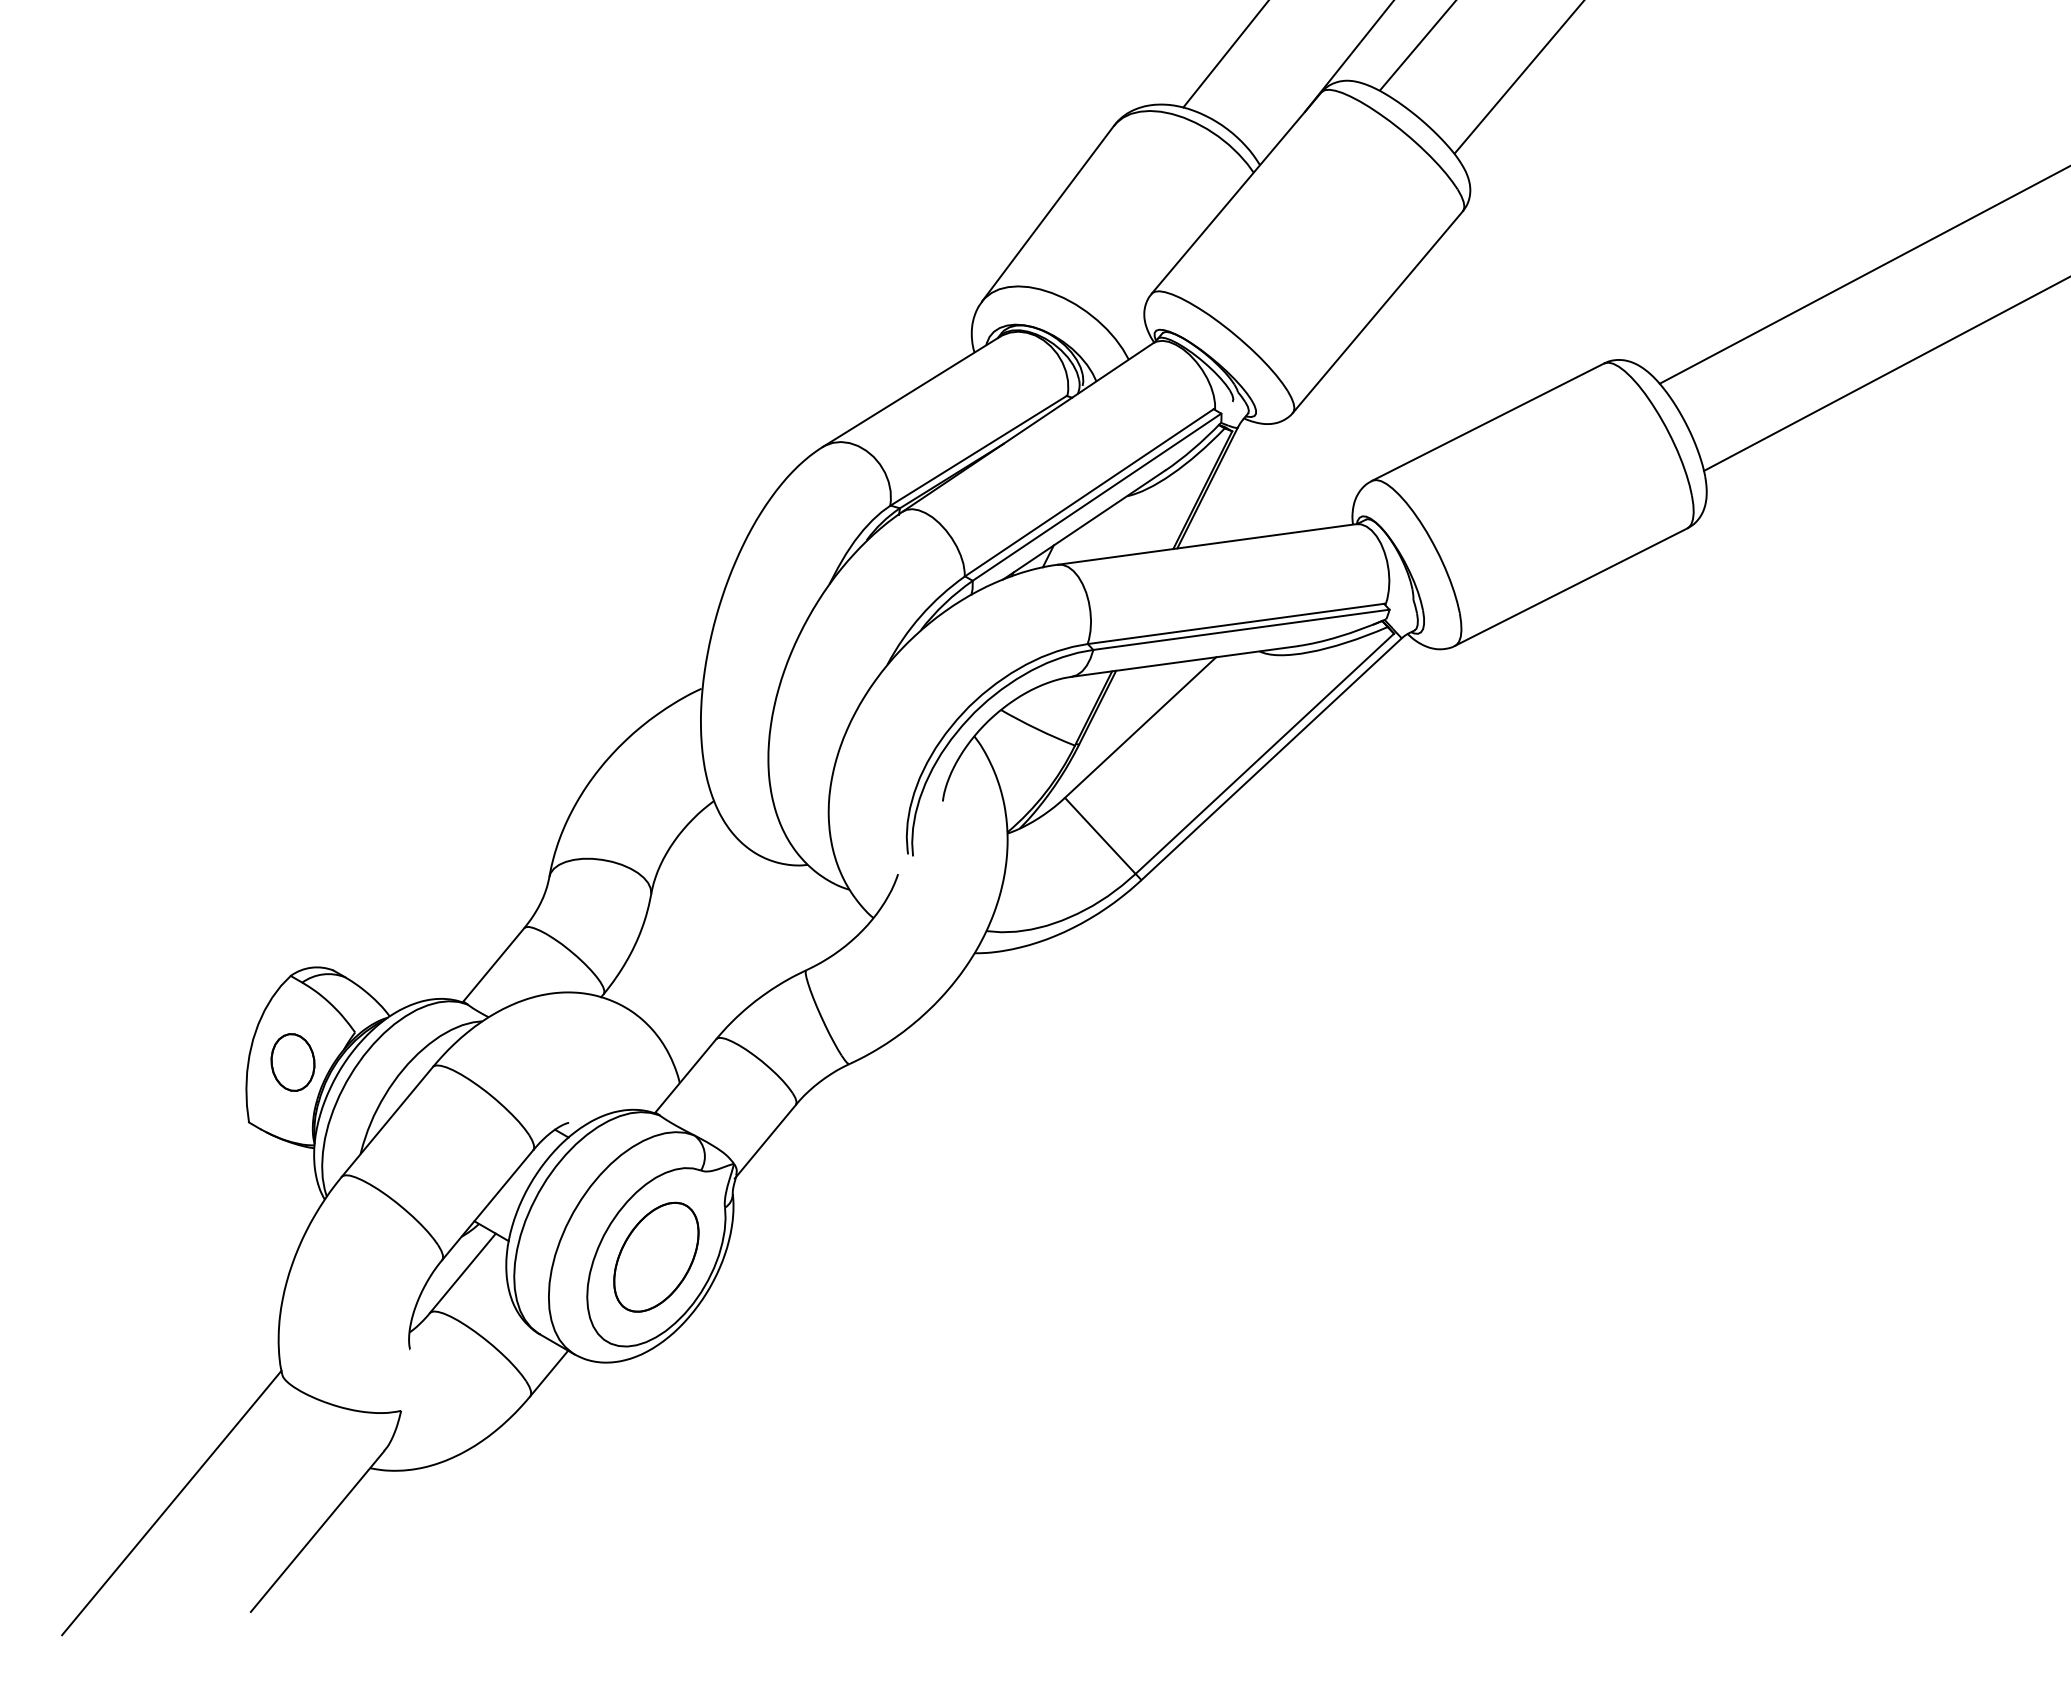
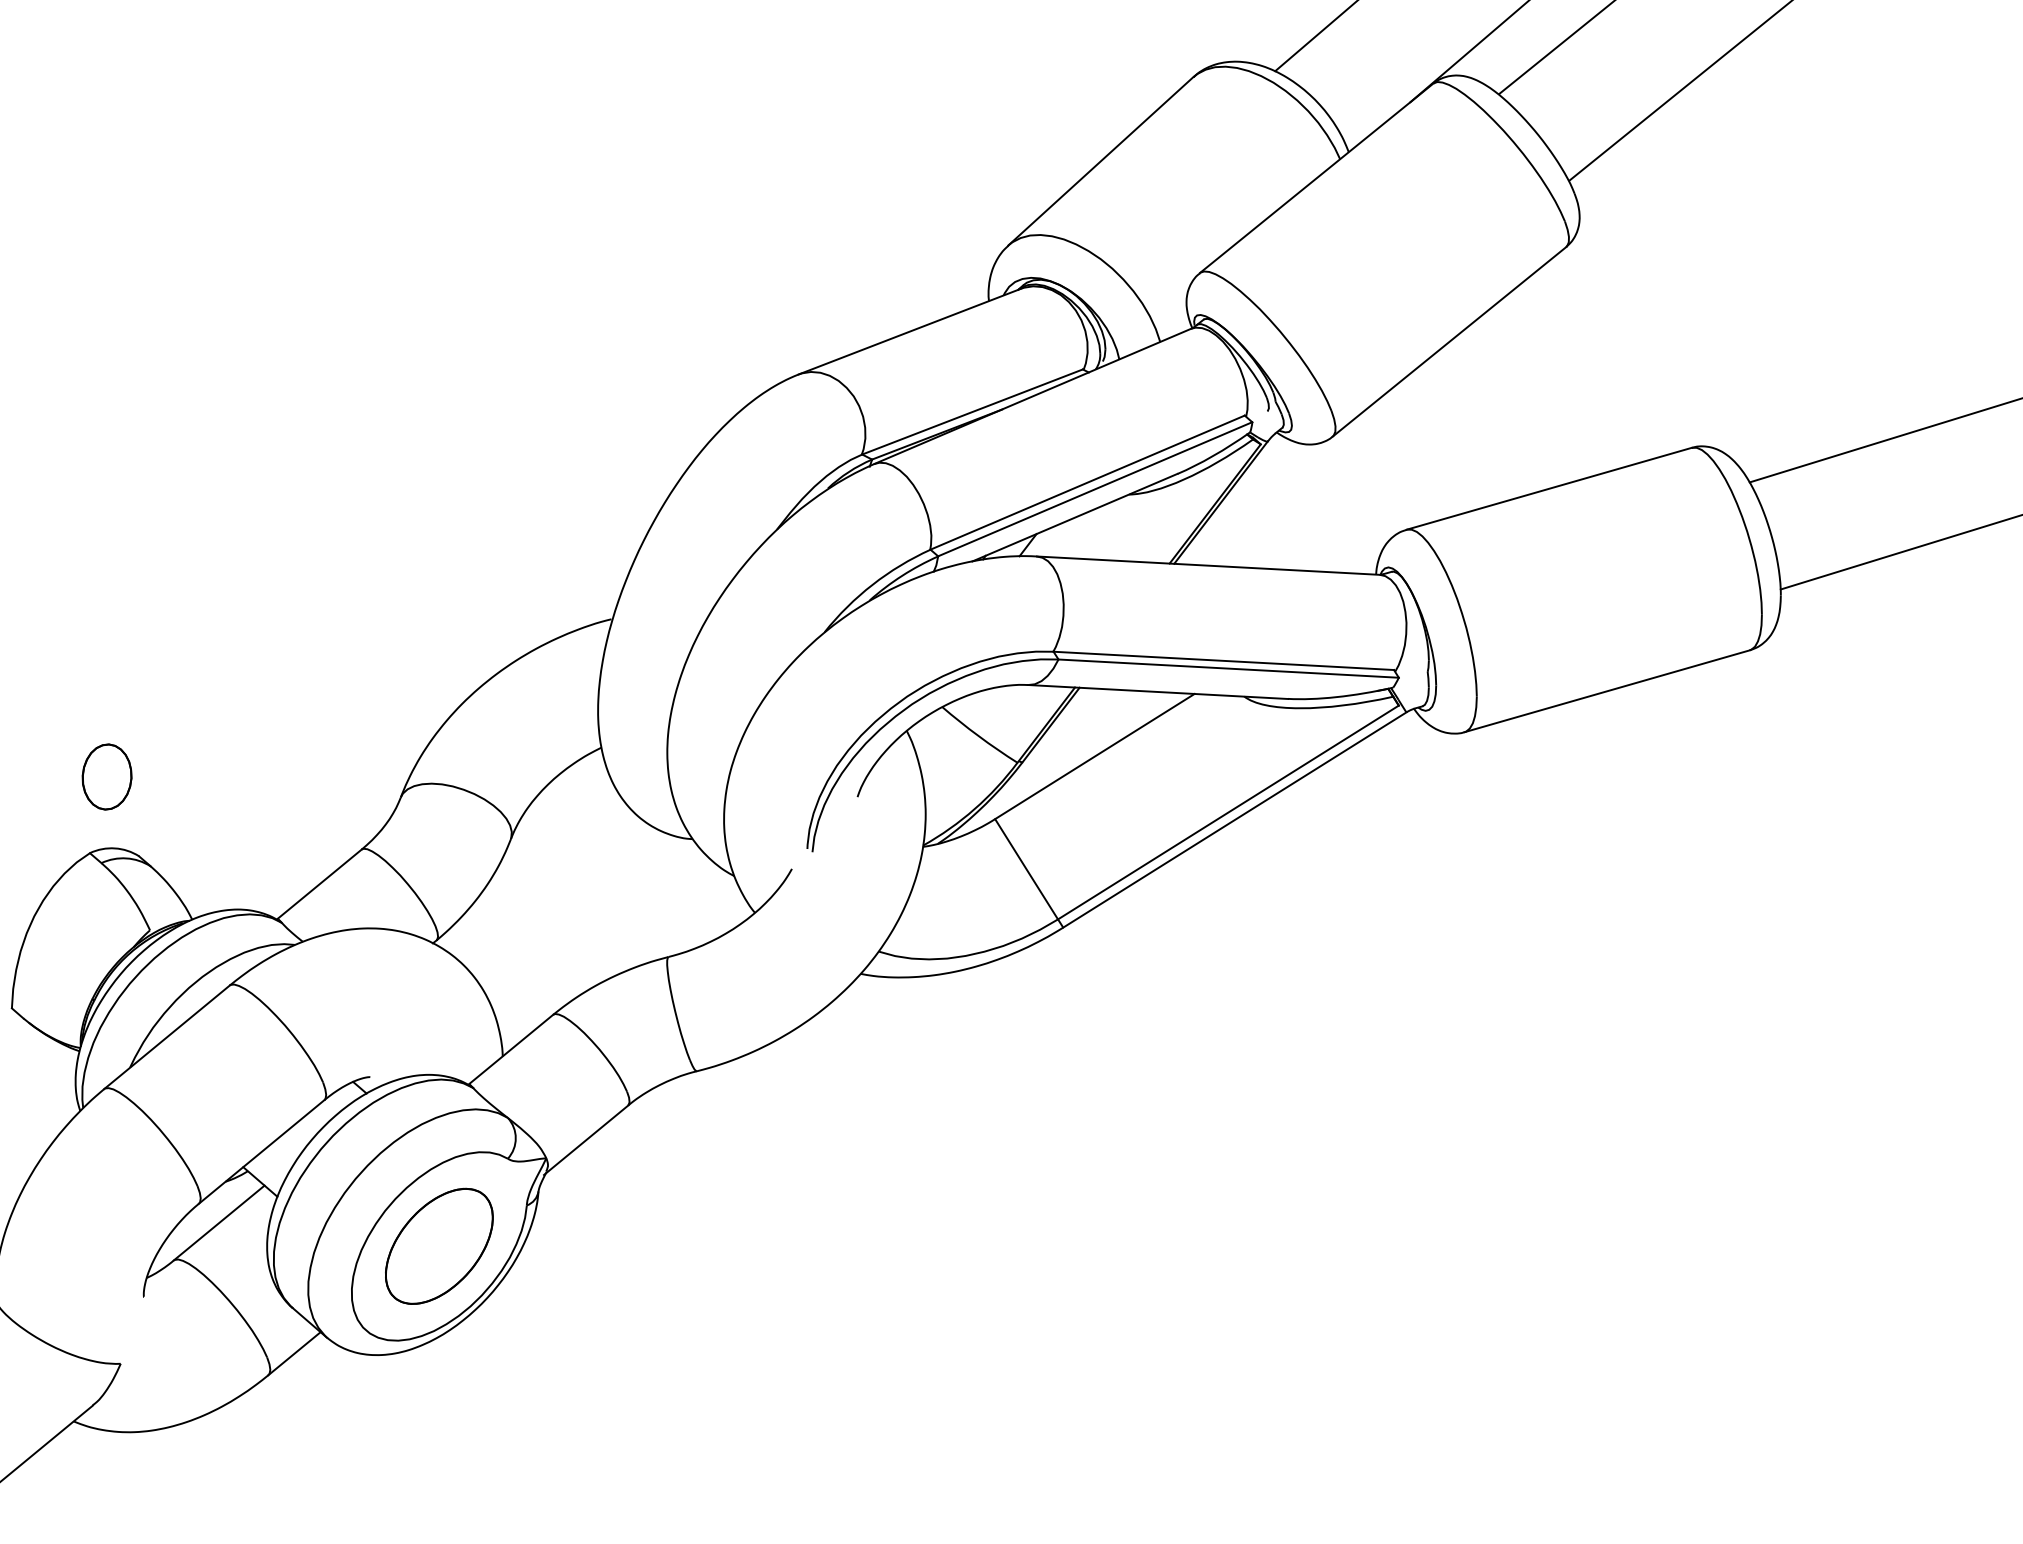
part: (292, 1062) -> (106, 776), moved

